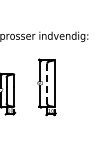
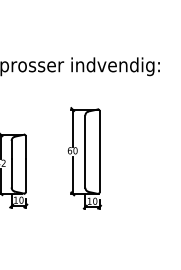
line: (47, 83) -> (85, 151), dashed -> solid

